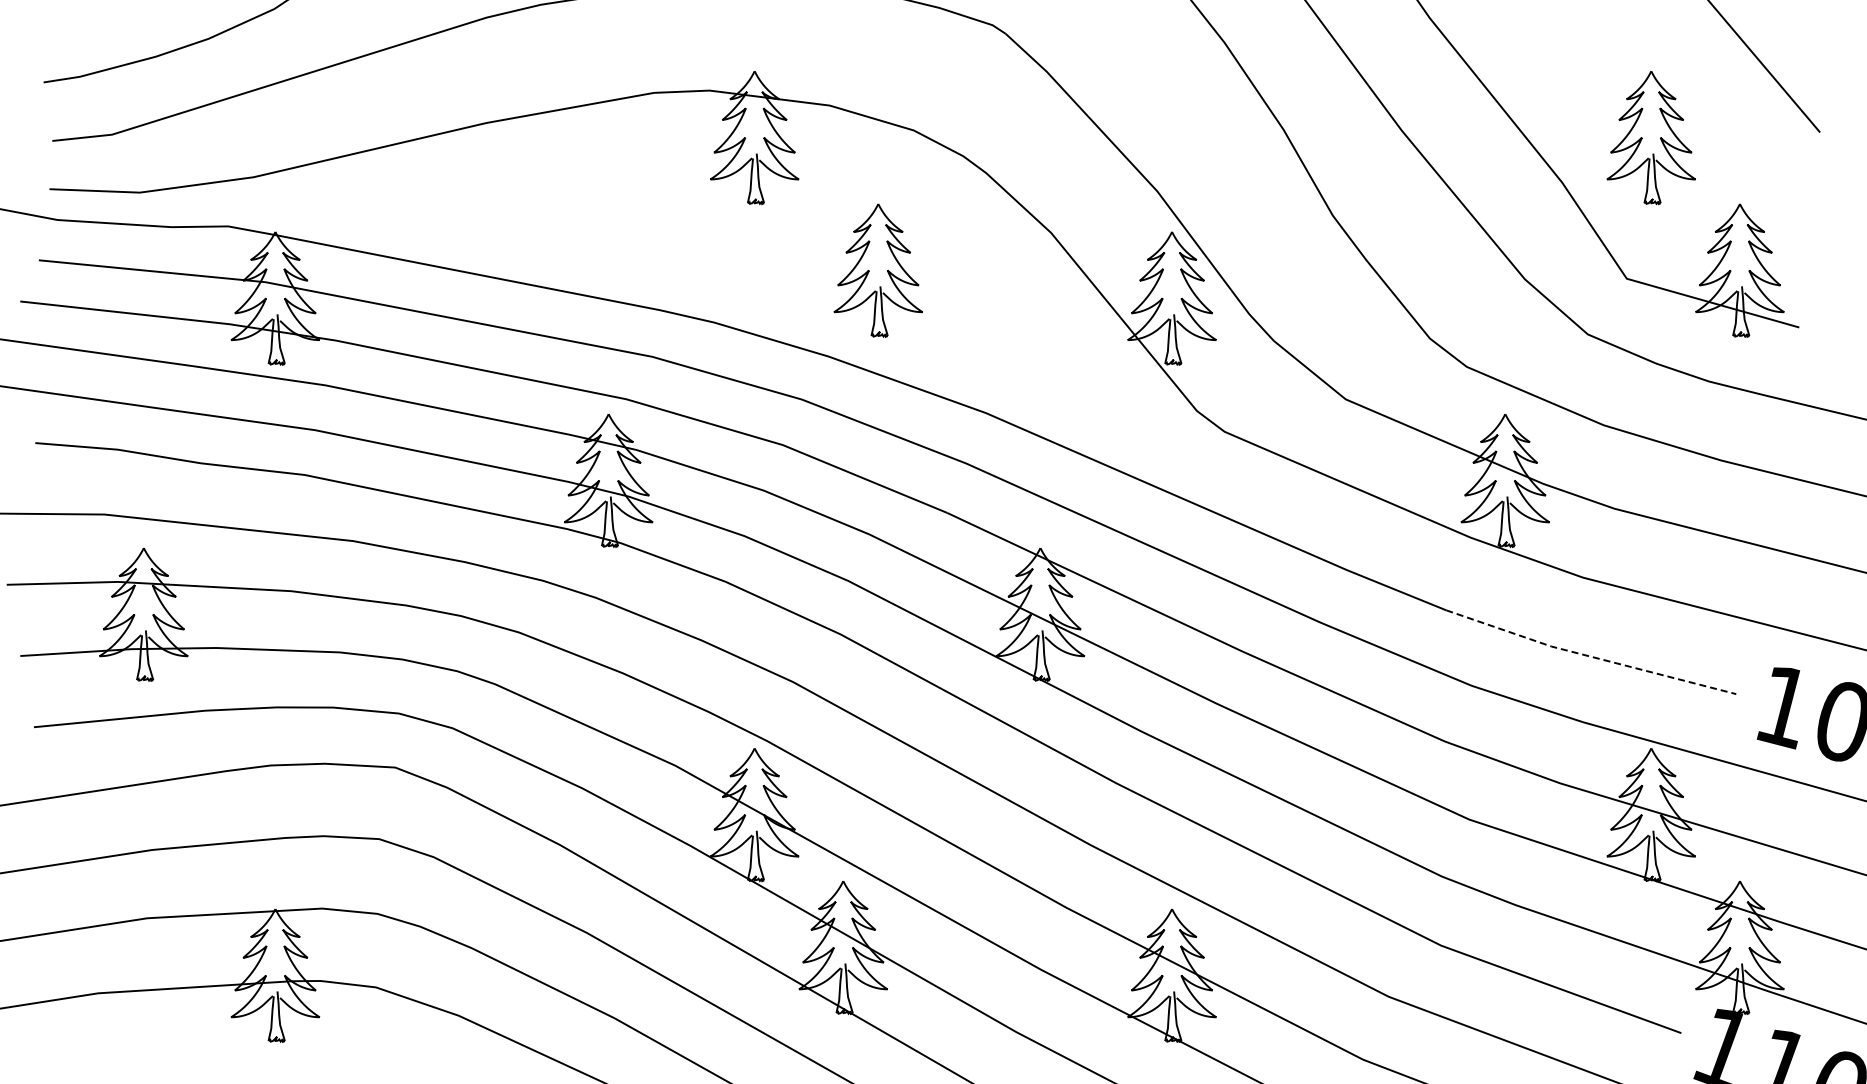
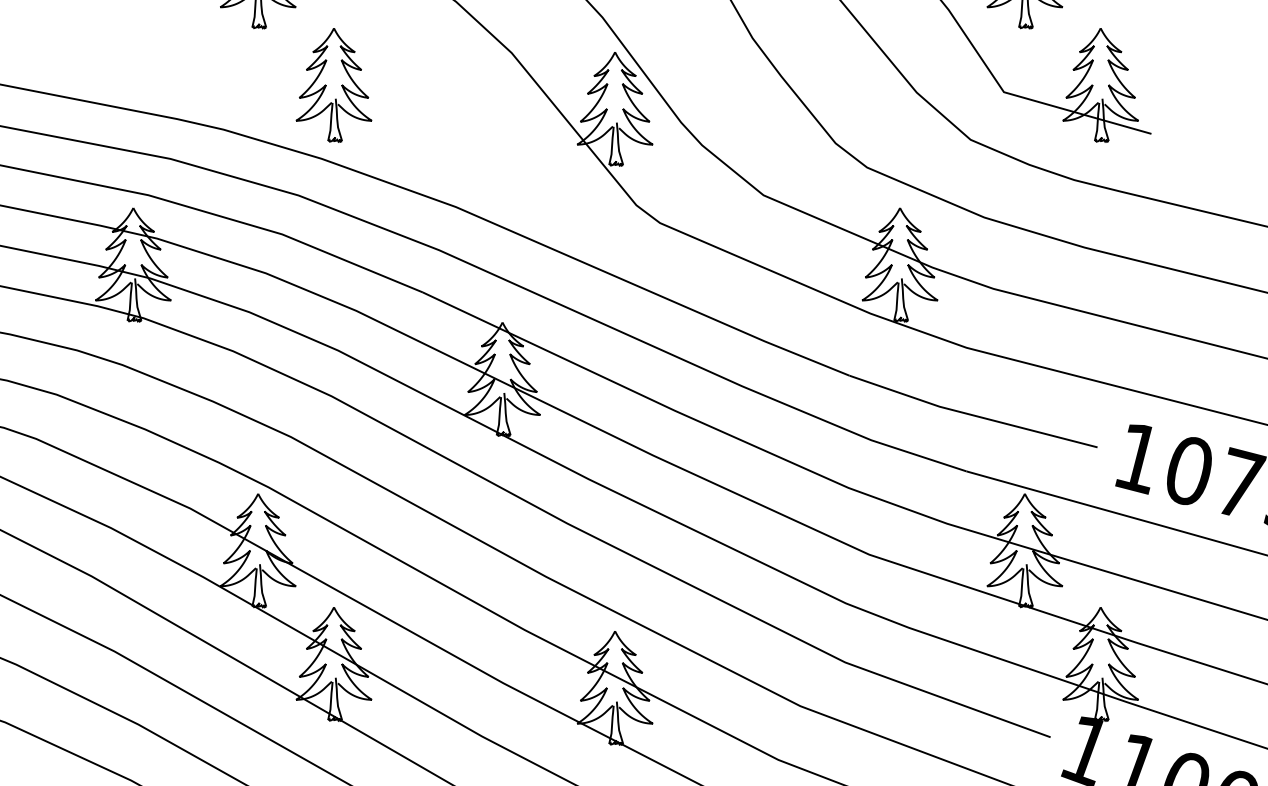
part: (877, 270) -> (333, 85), moved
line: (1589, 656) -> (972, 415), dashed -> solid

